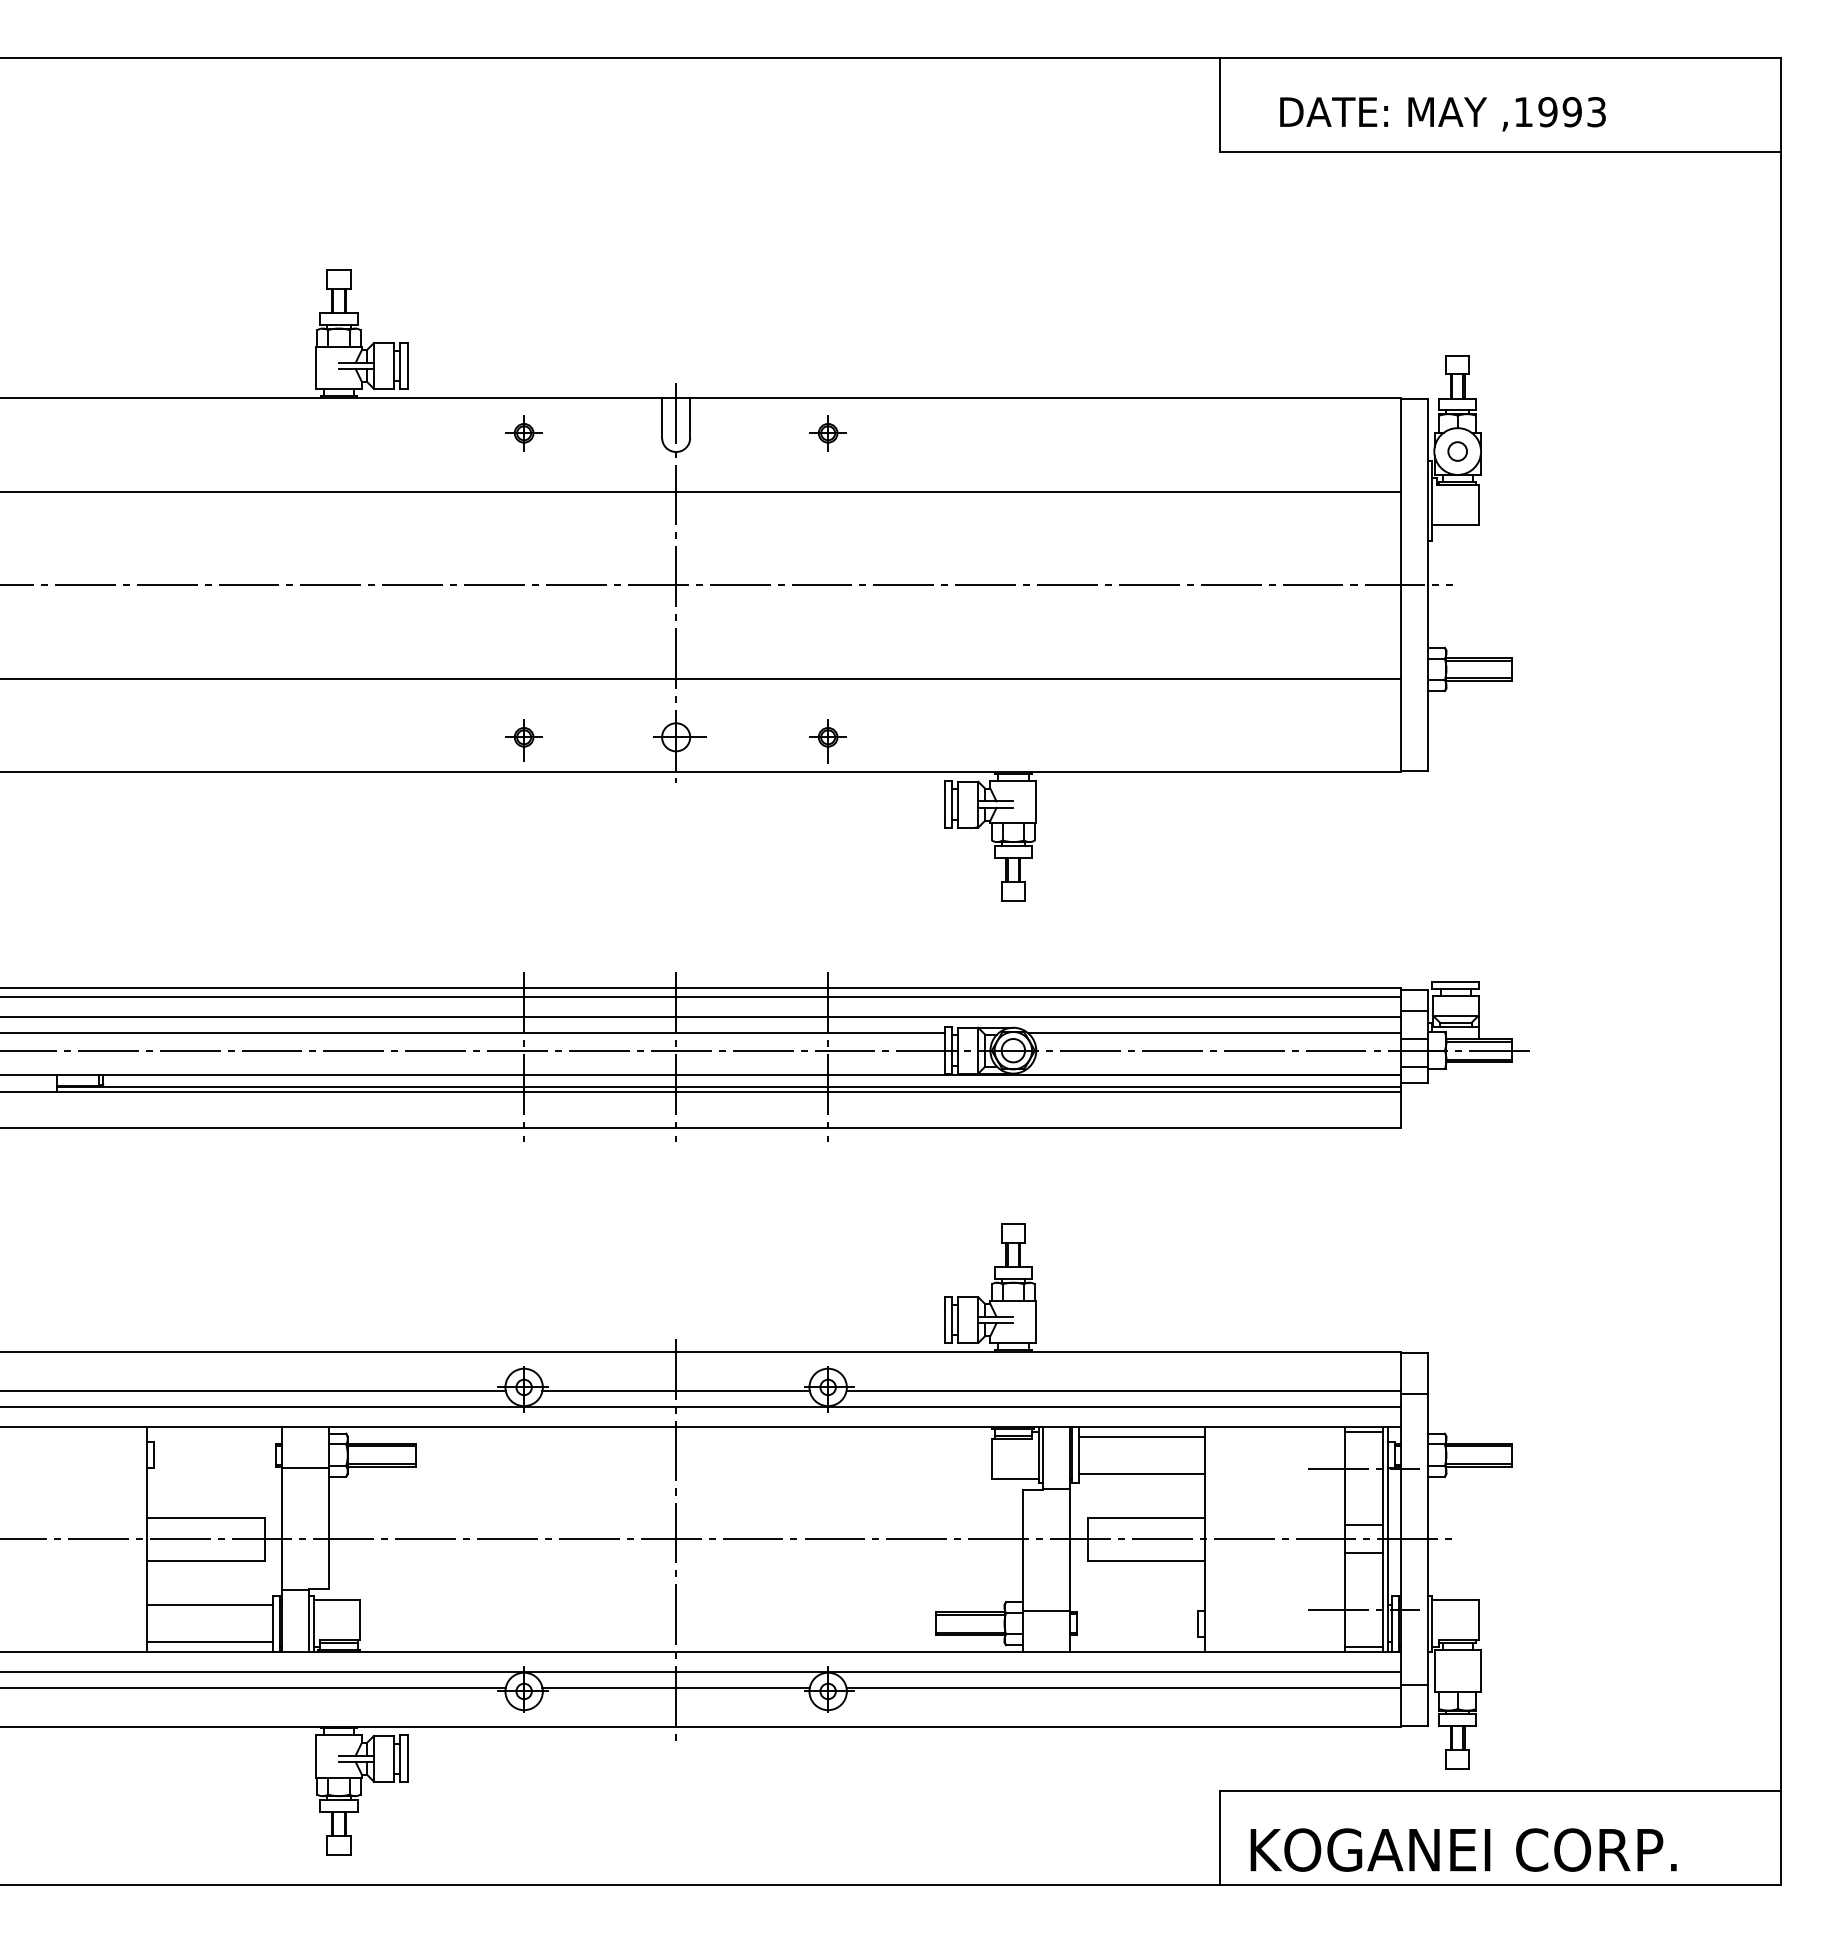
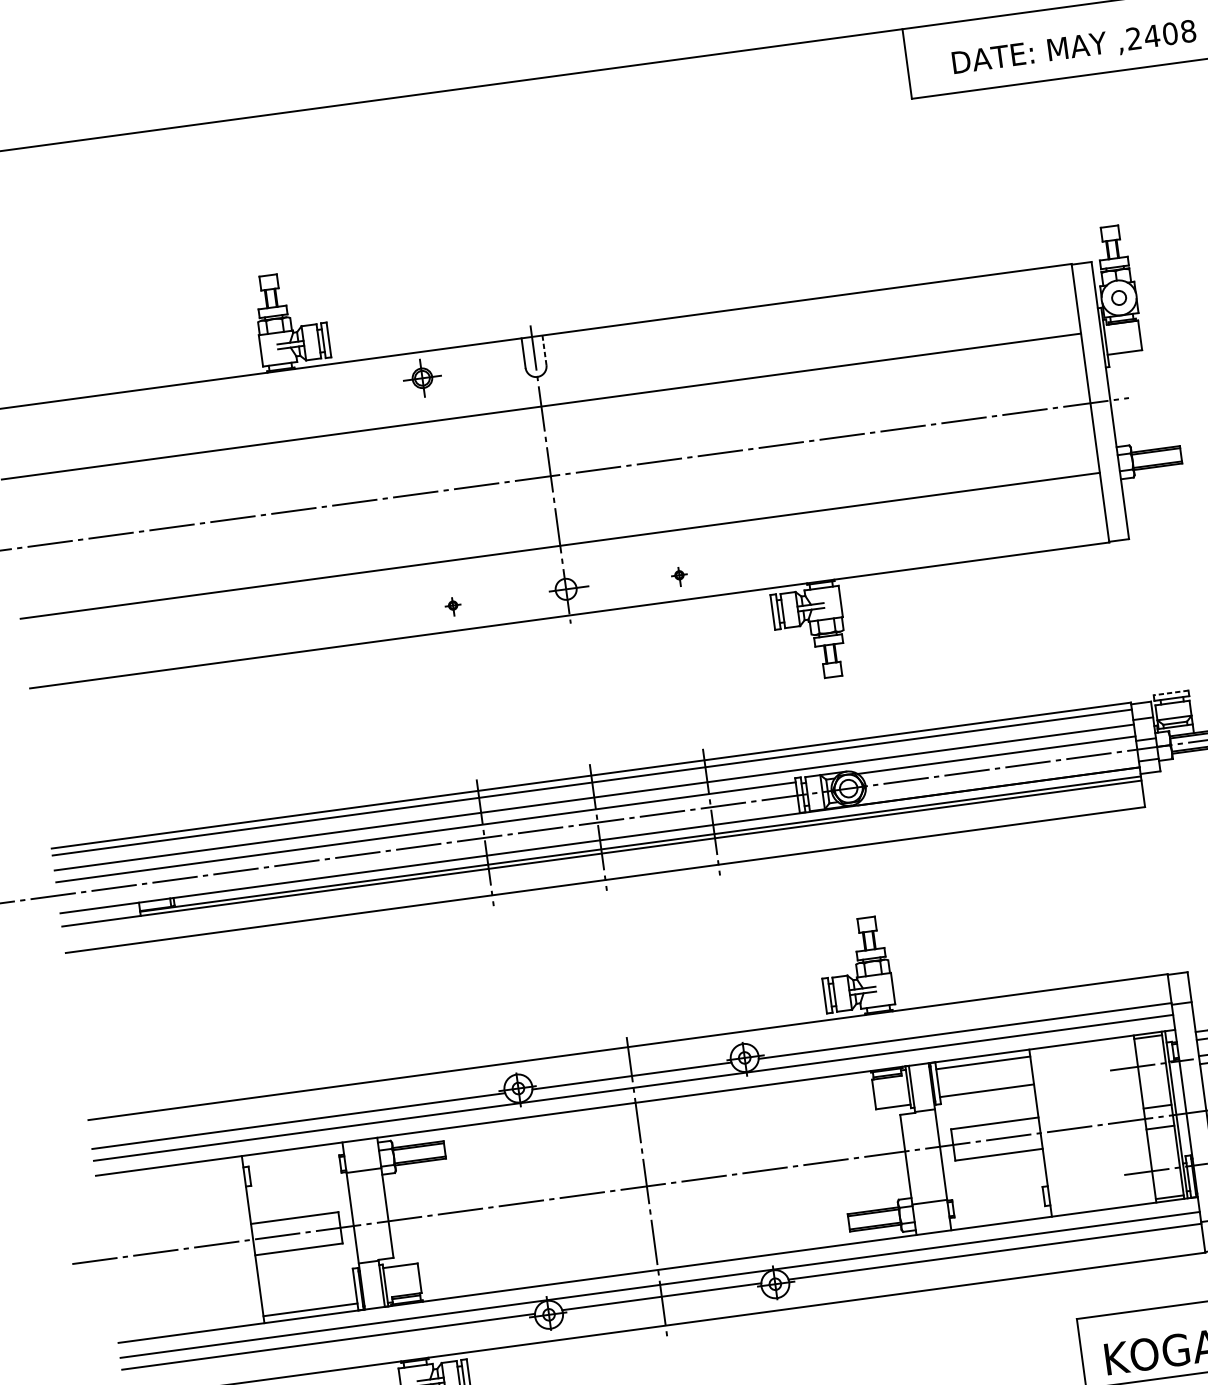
text: (1560, 112) -> (1161, 35), ,1993 -> ,2408
line: (690, 418) -> (544, 350), solid -> dashed
part: (523, 433) -> (421, 378), size x1.4
part: (827, 433) -> (648, 347), removed
part: (523, 740) -> (452, 607), size x0.6
part: (827, 741) -> (679, 577), size x0.6
line: (1455, 981) -> (1170, 692), solid -> dashed
line: (210, 1604) -> (306, 1281), removed

